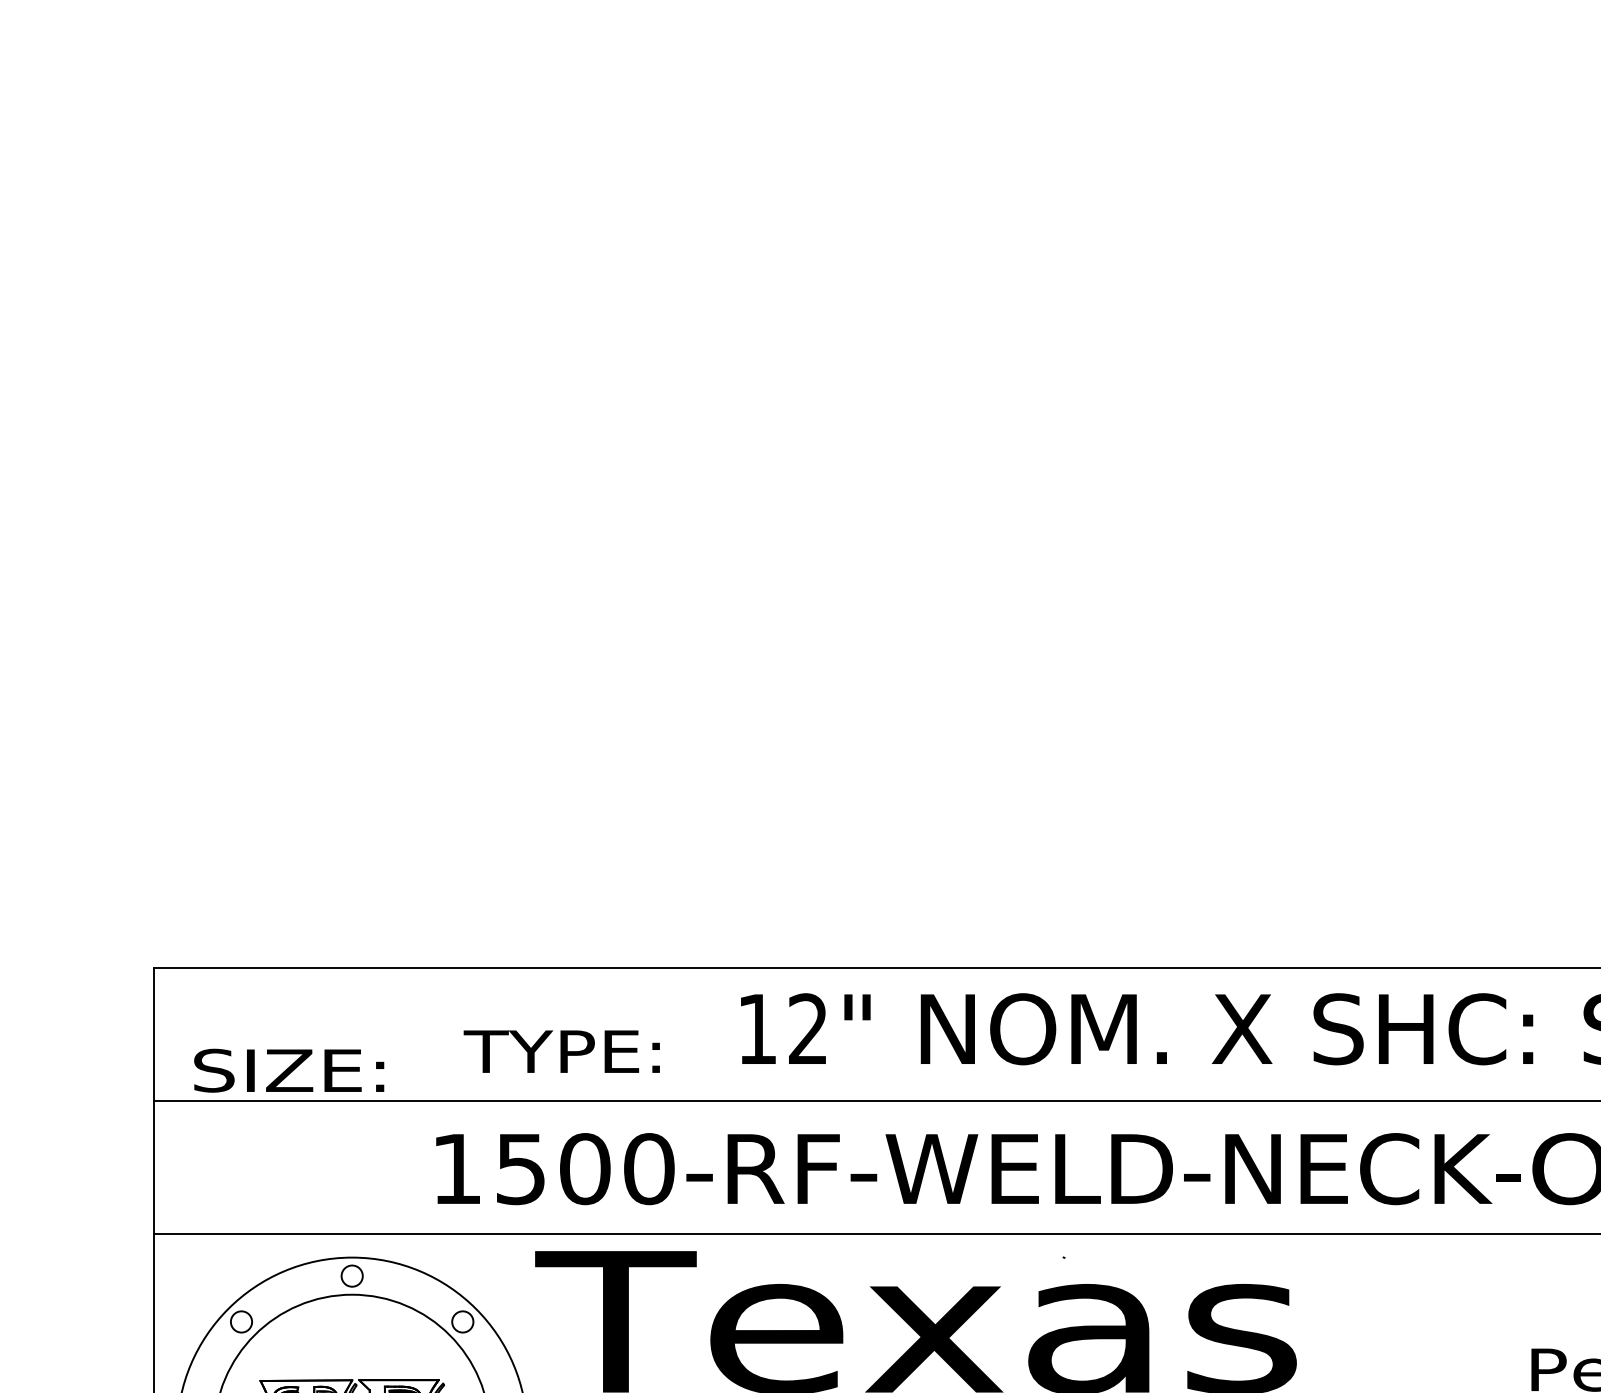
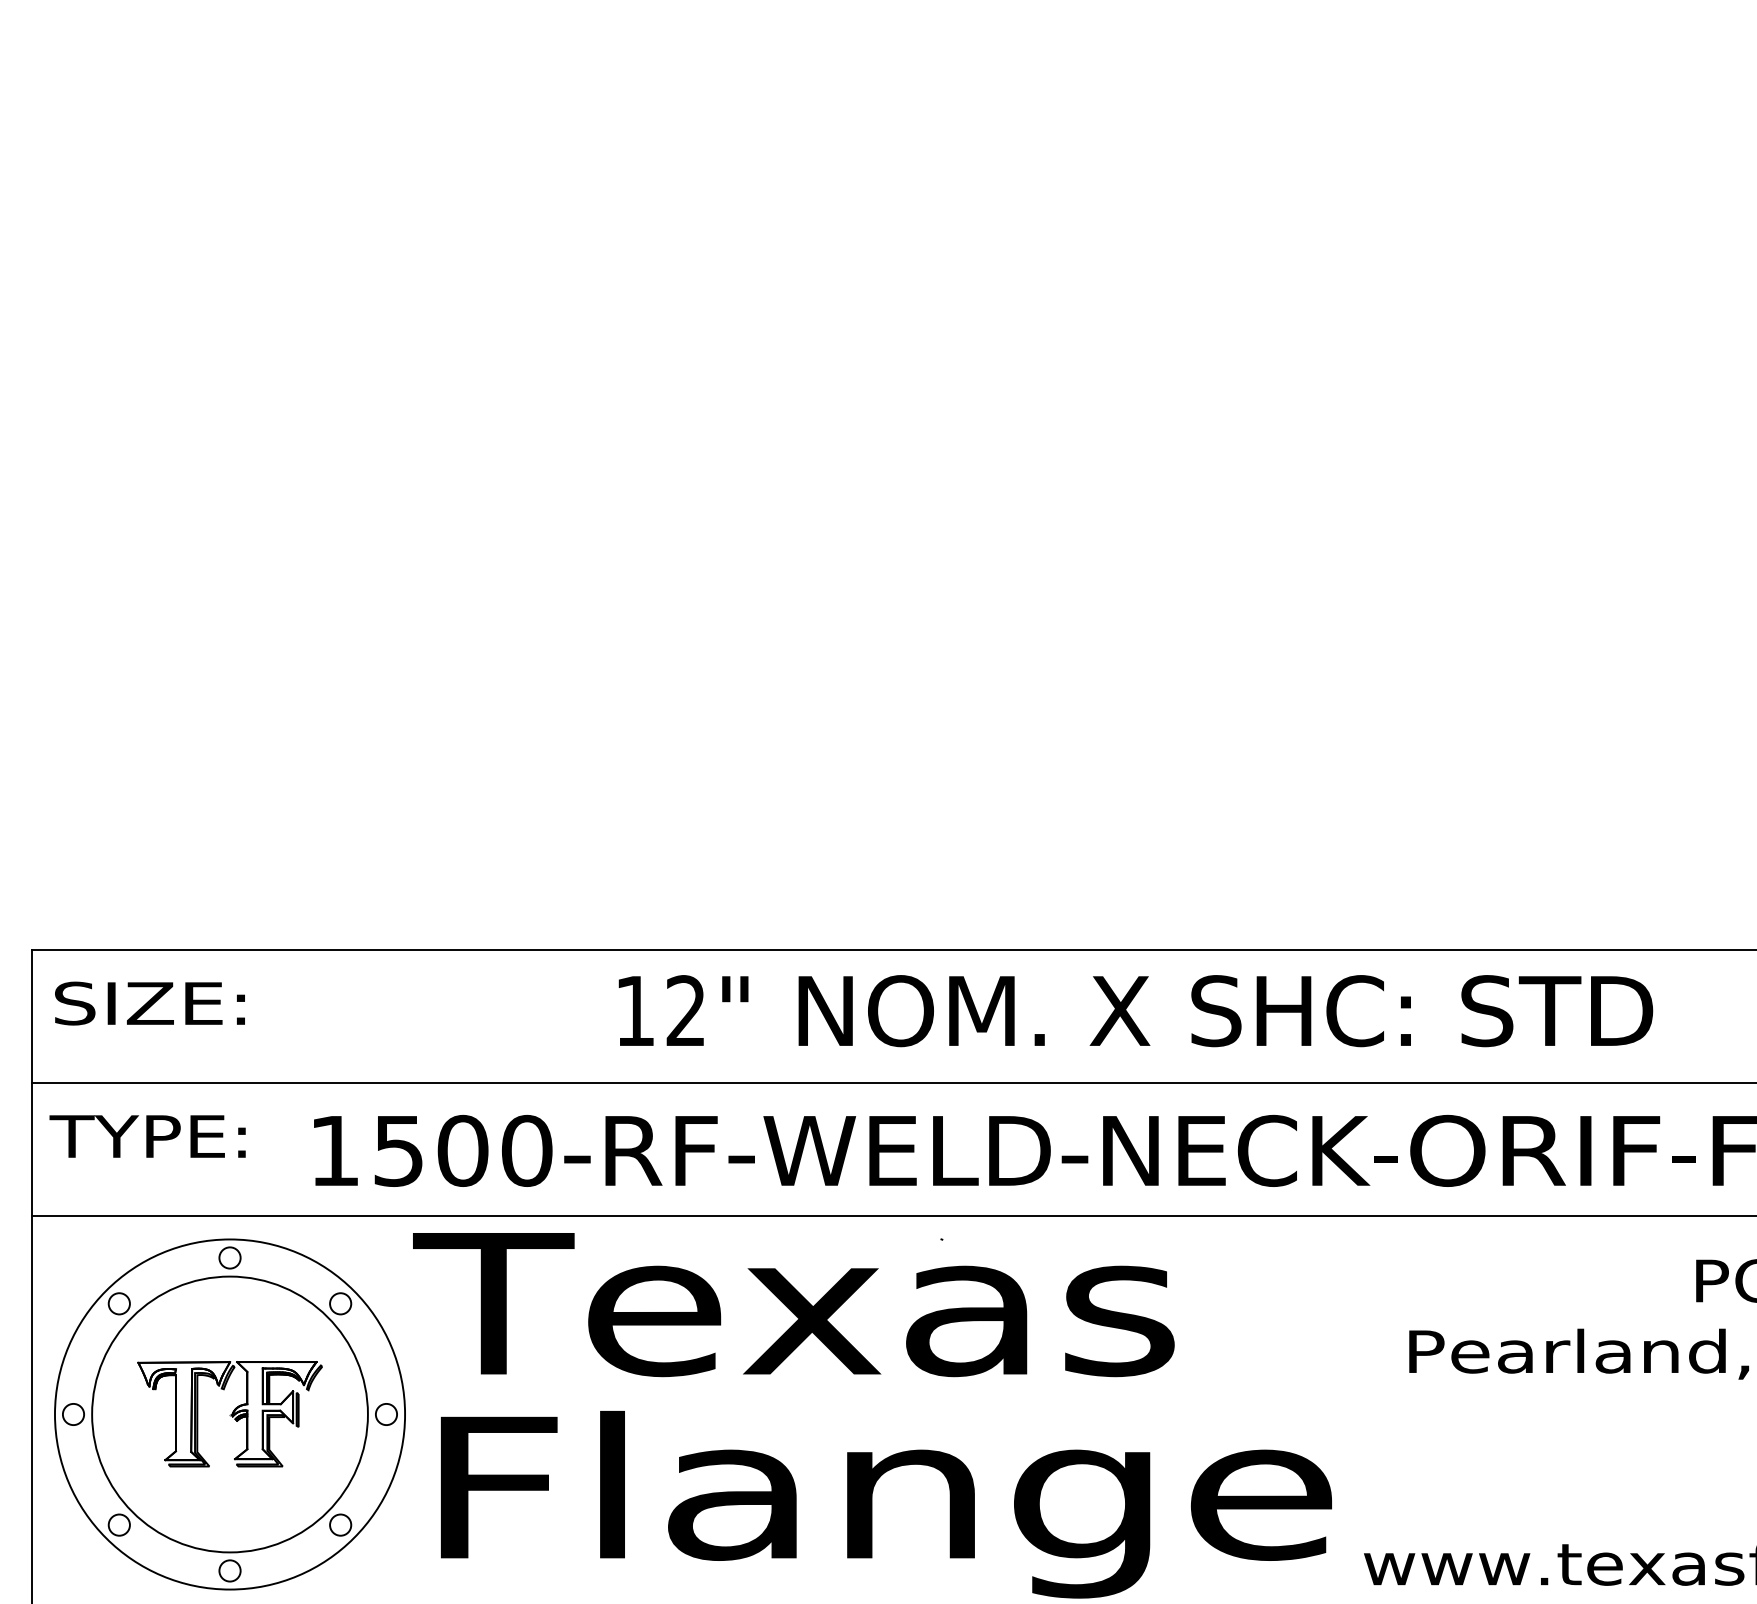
text: (561, 1051) -> (147, 1136), moved
text: (288, 1070) -> (149, 1003), moved

